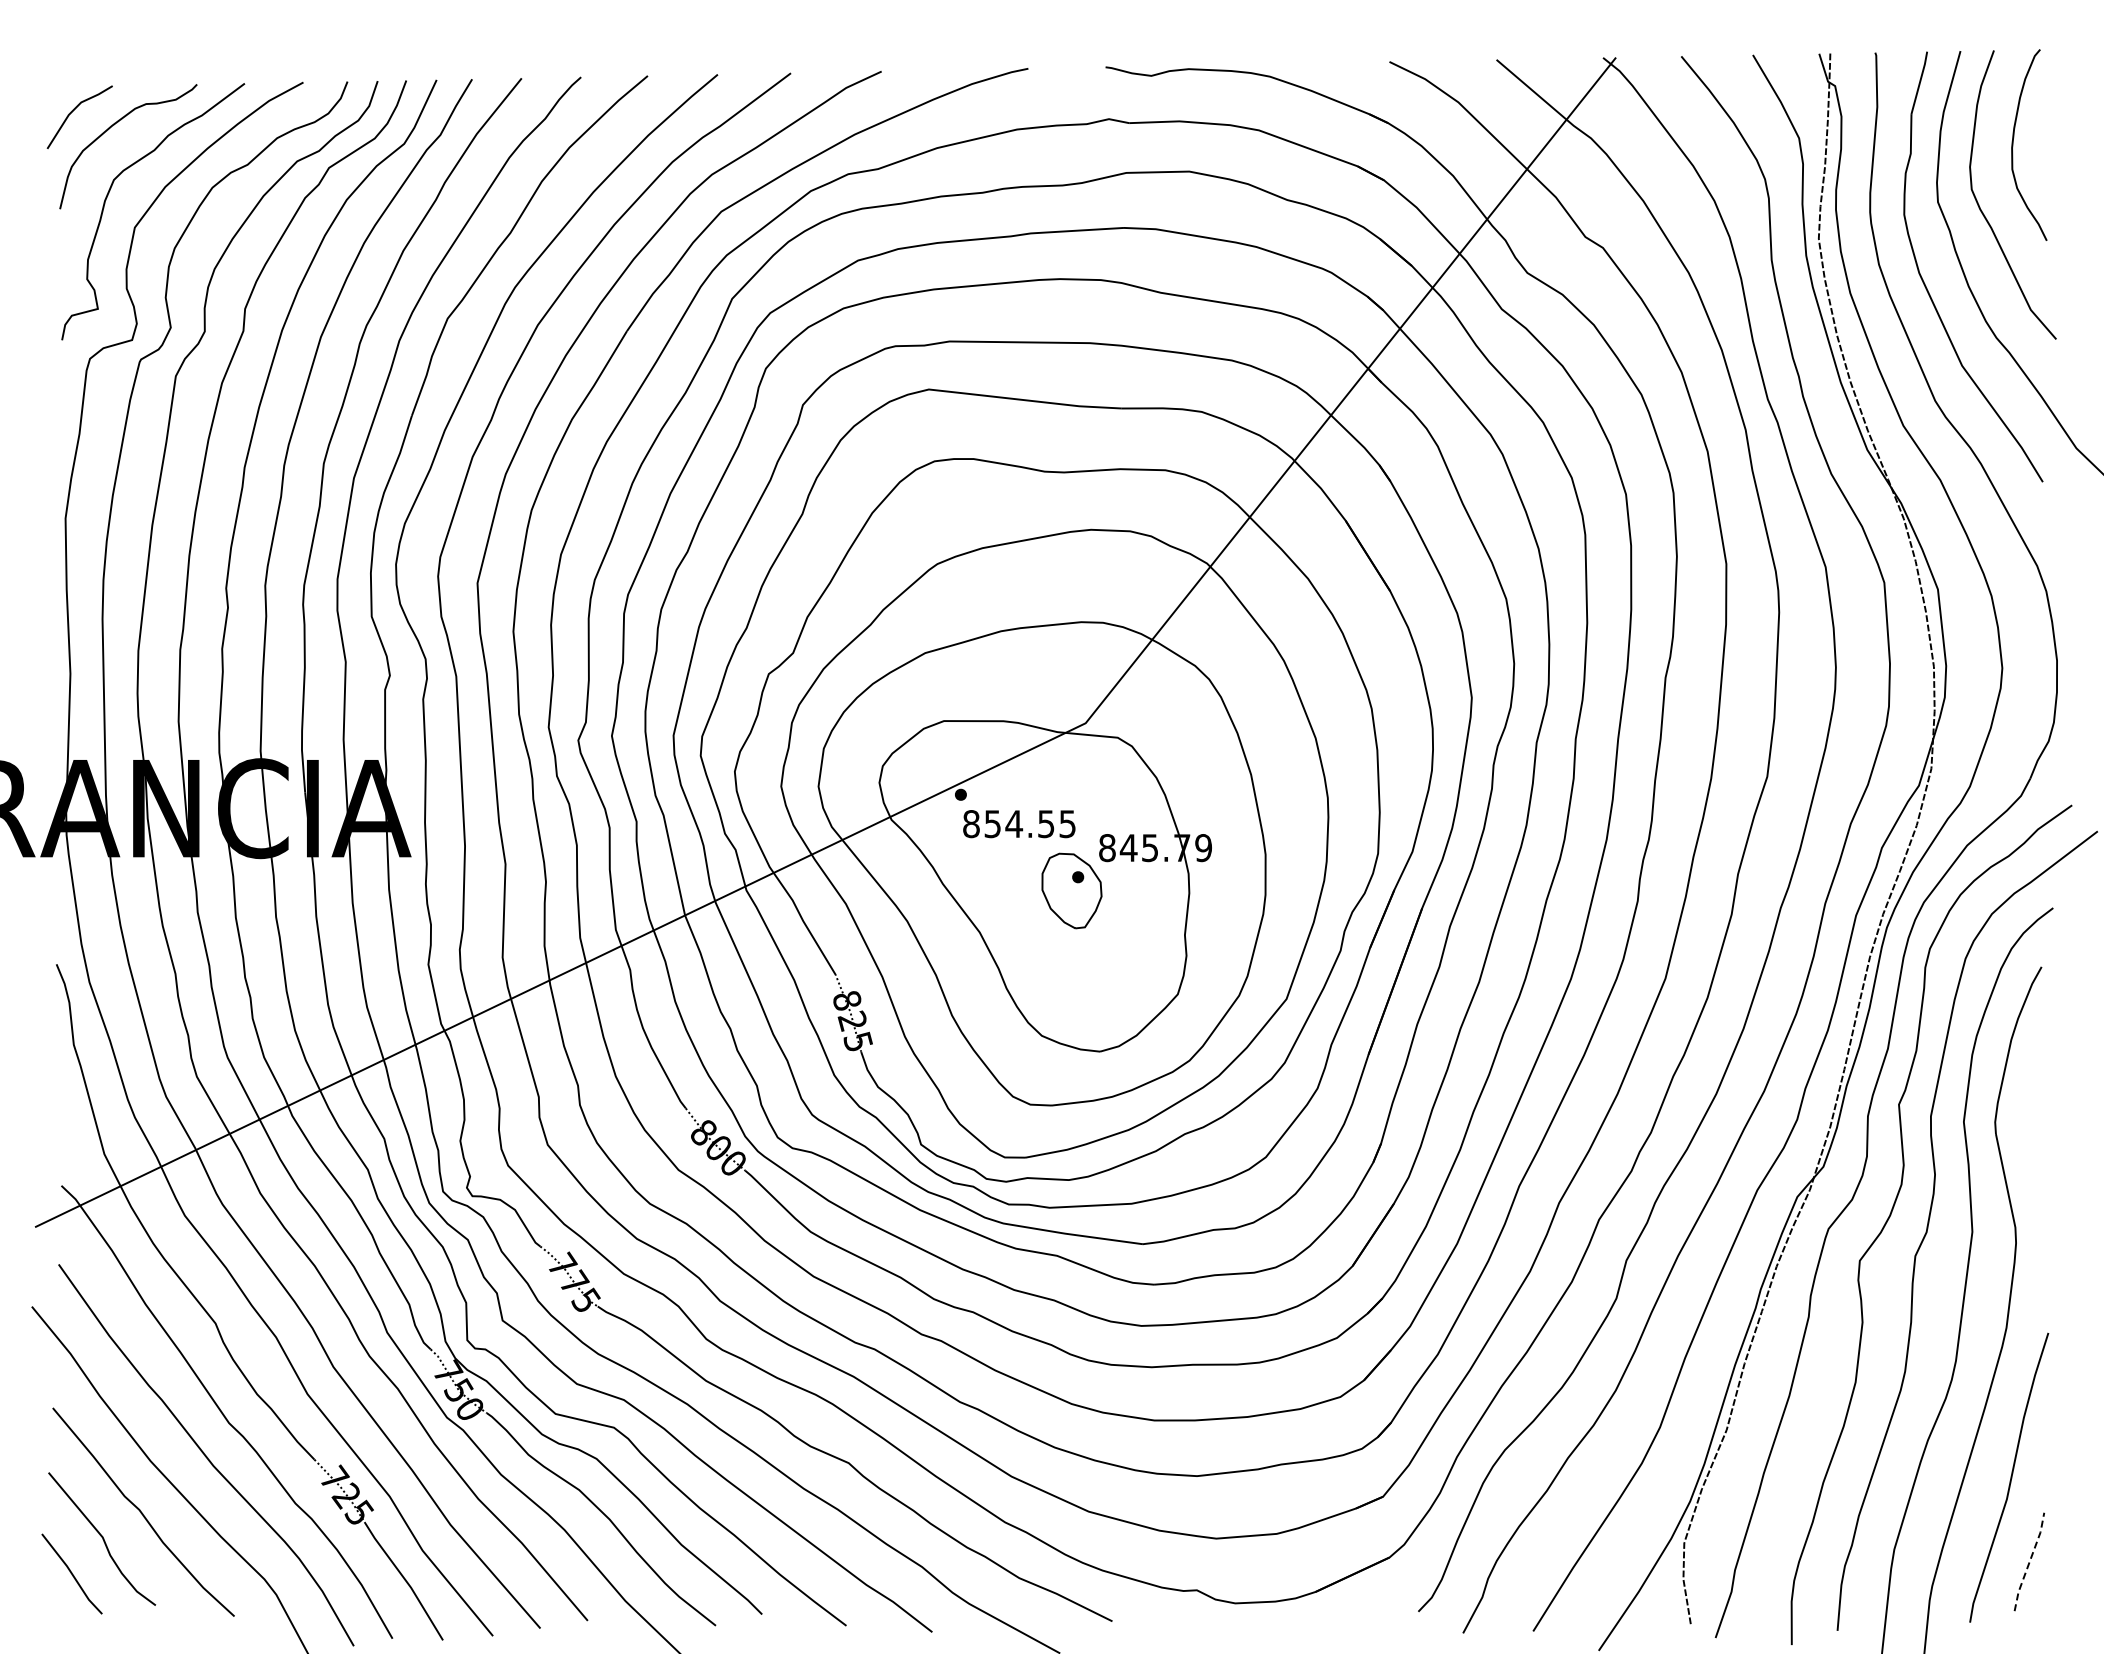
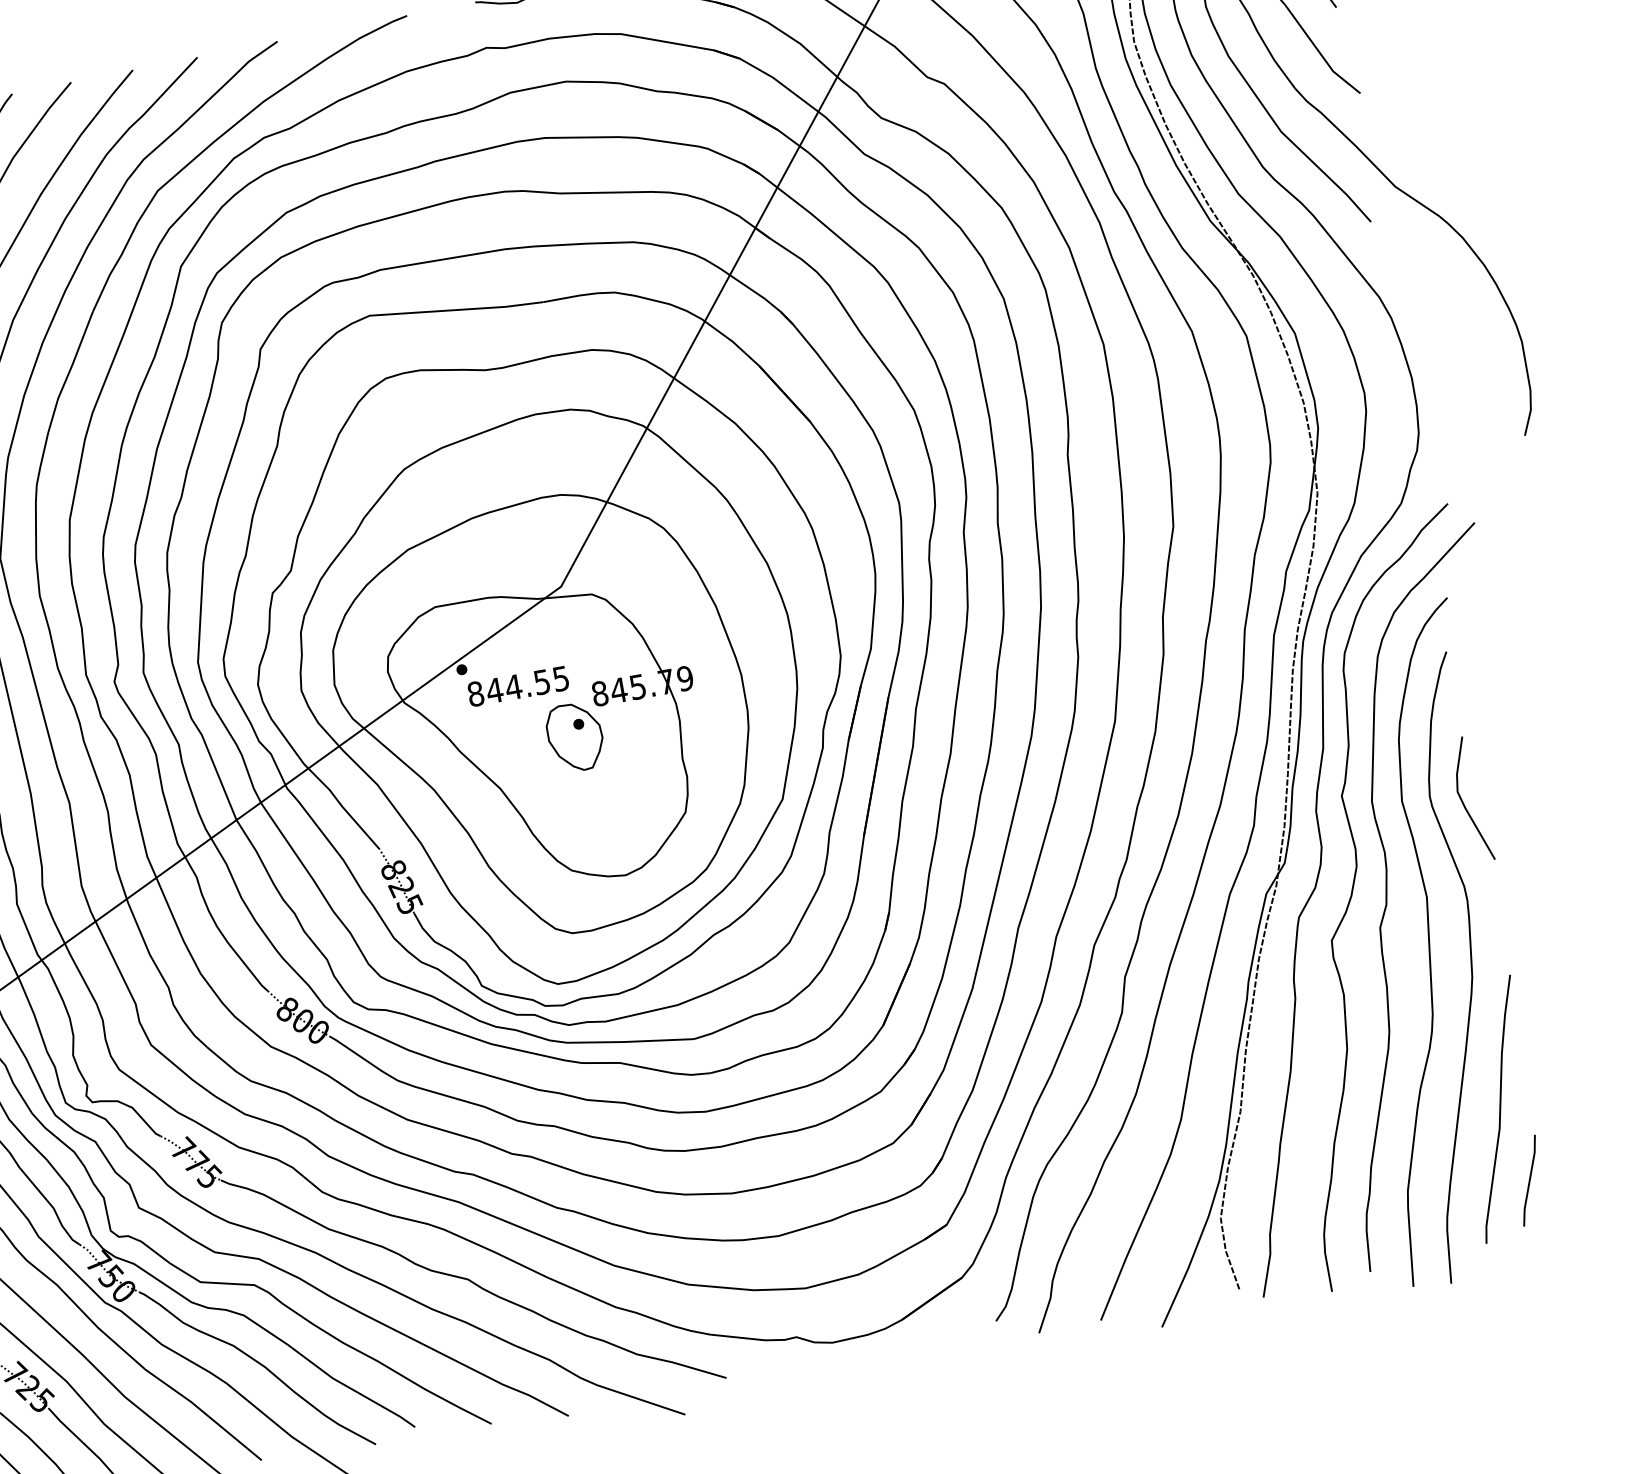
text: (992, 824) -> (494, 691), 854.55 -> 844.55
line: (2031, 1136) -> (1464, 803), added
line: (2029, 1562) -> (1529, 1181), dashed -> solid

